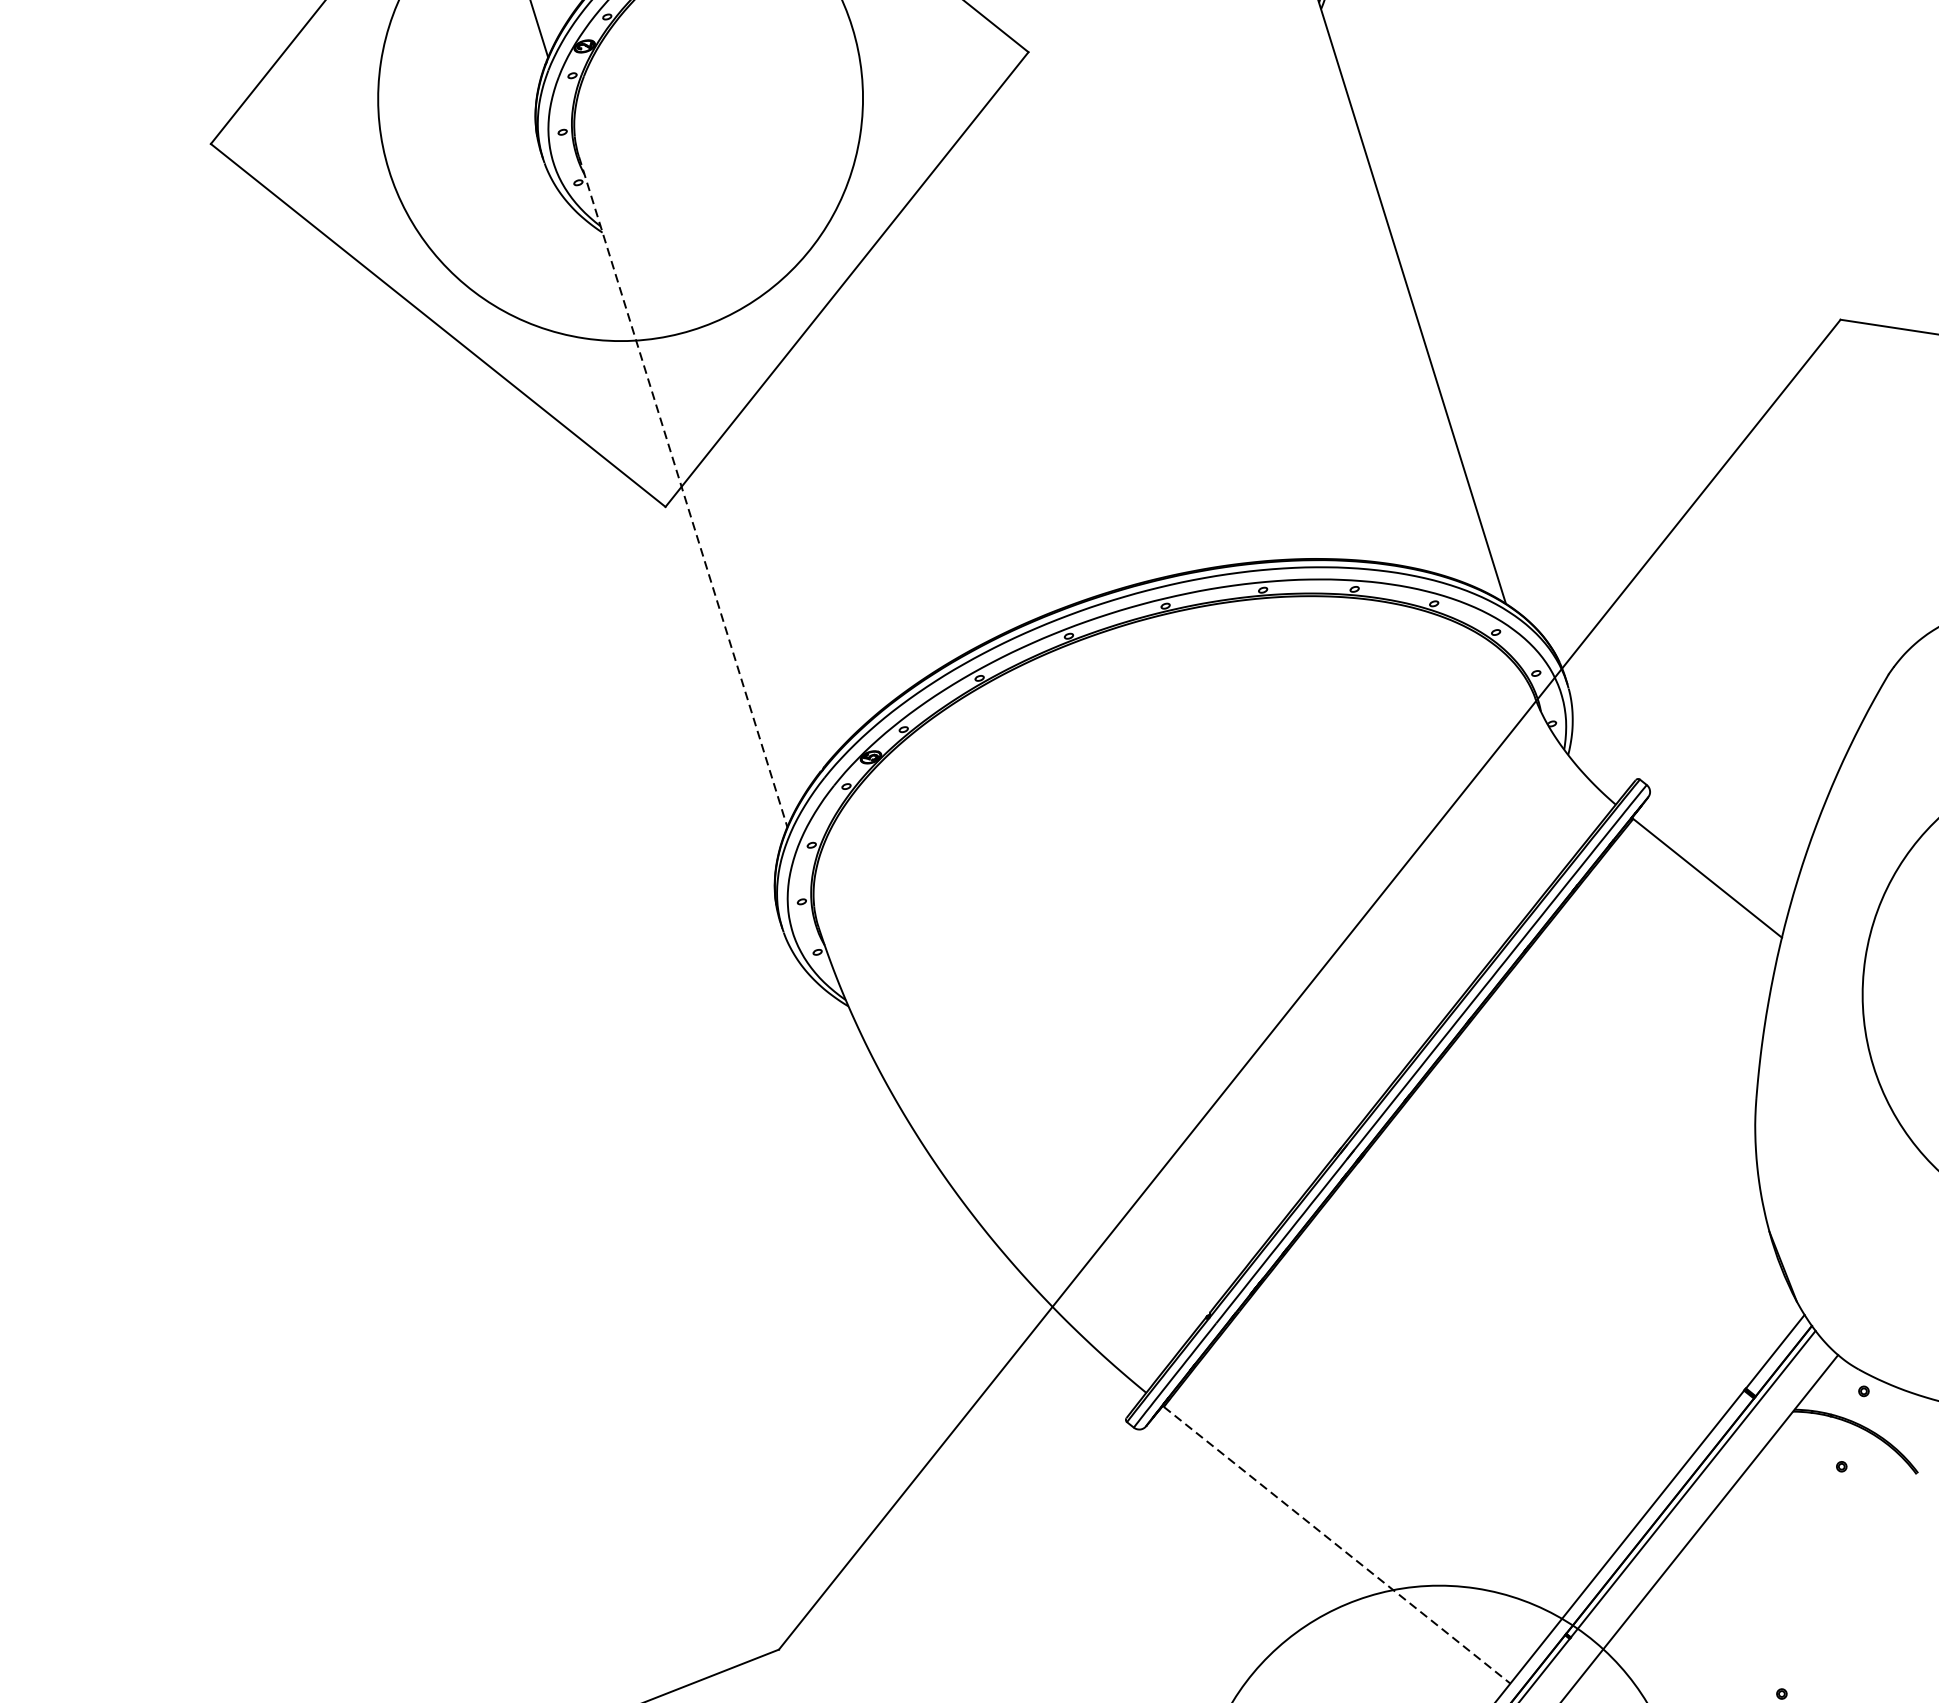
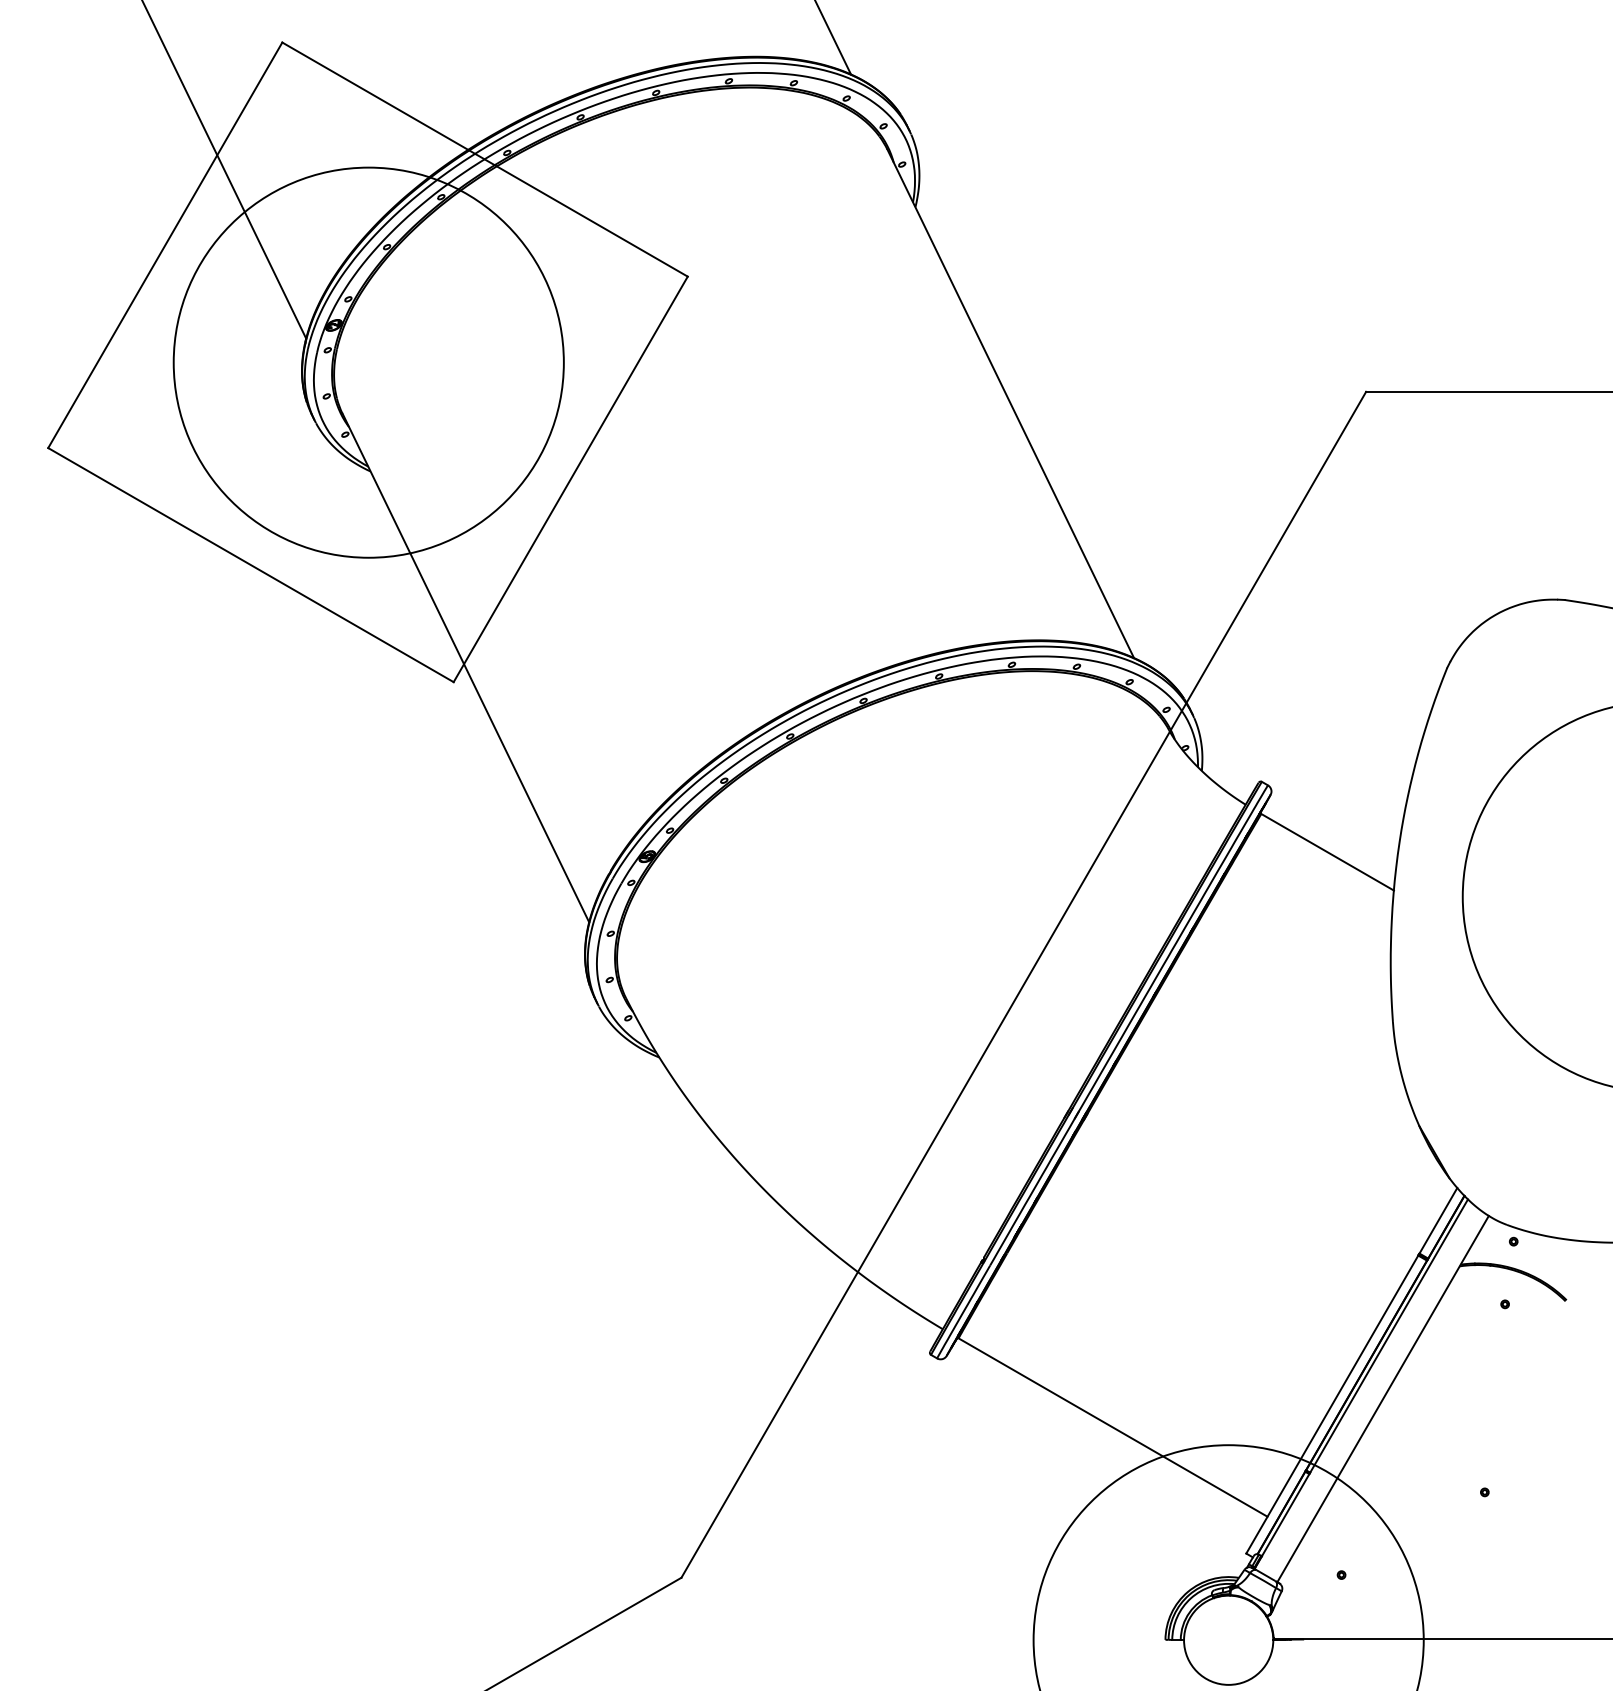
line: (682, 492) -> (465, 668), dashed -> solid
line: (1337, 1545) -> (1113, 1427), dashed -> solid

